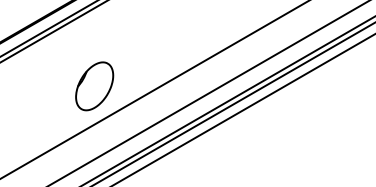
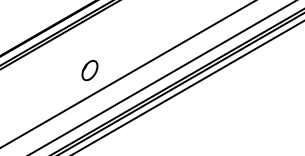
part: (94, 86) -> (89, 70), size x0.6

